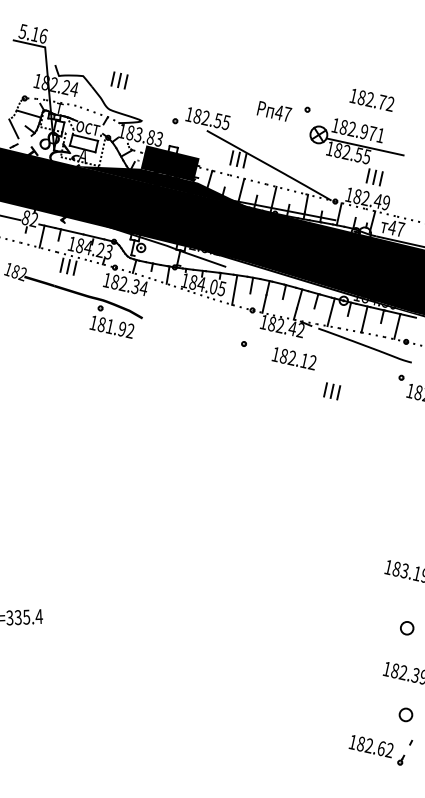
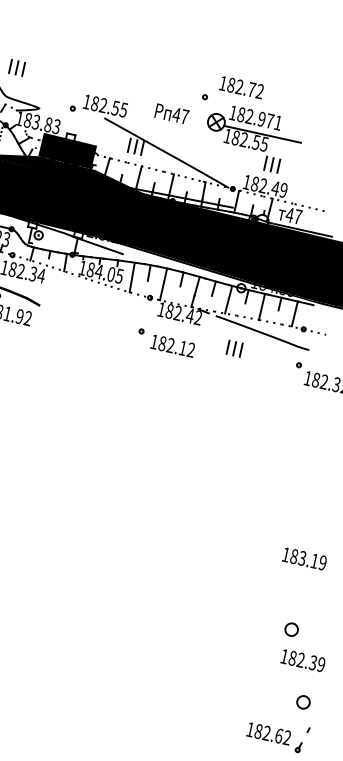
text: (371, 100) -> (241, 87), moved
text: (274, 111) -> (172, 113), moved
text: (293, 358) -> (172, 345), moved
part: (332, 391) -> (235, 348), moved
part: (407, 628) -> (292, 629), moved

